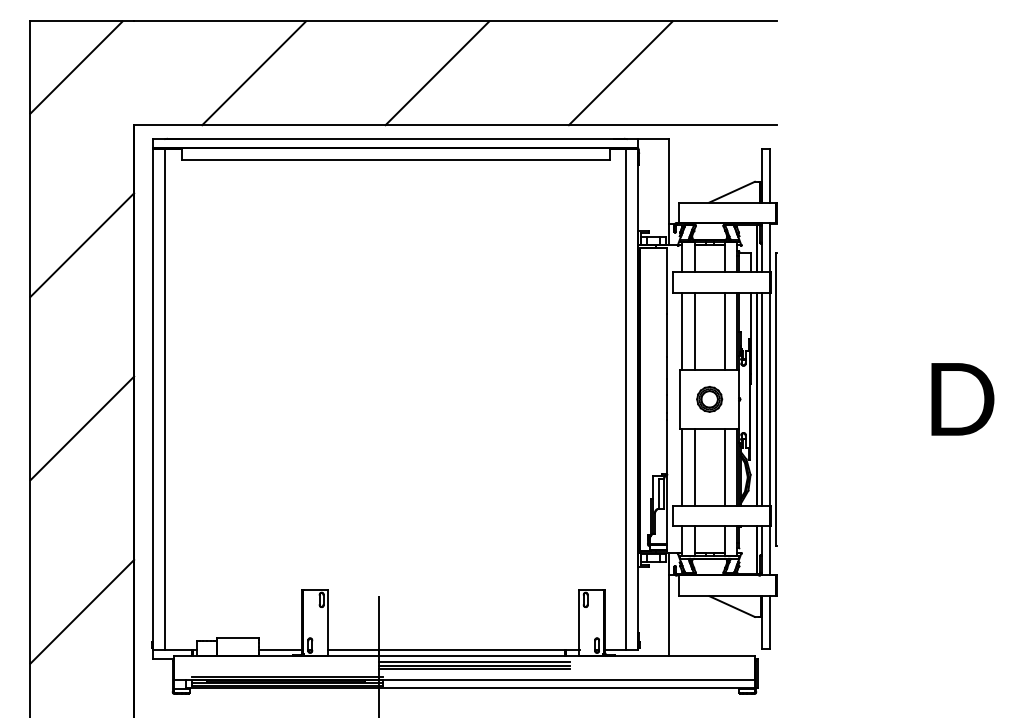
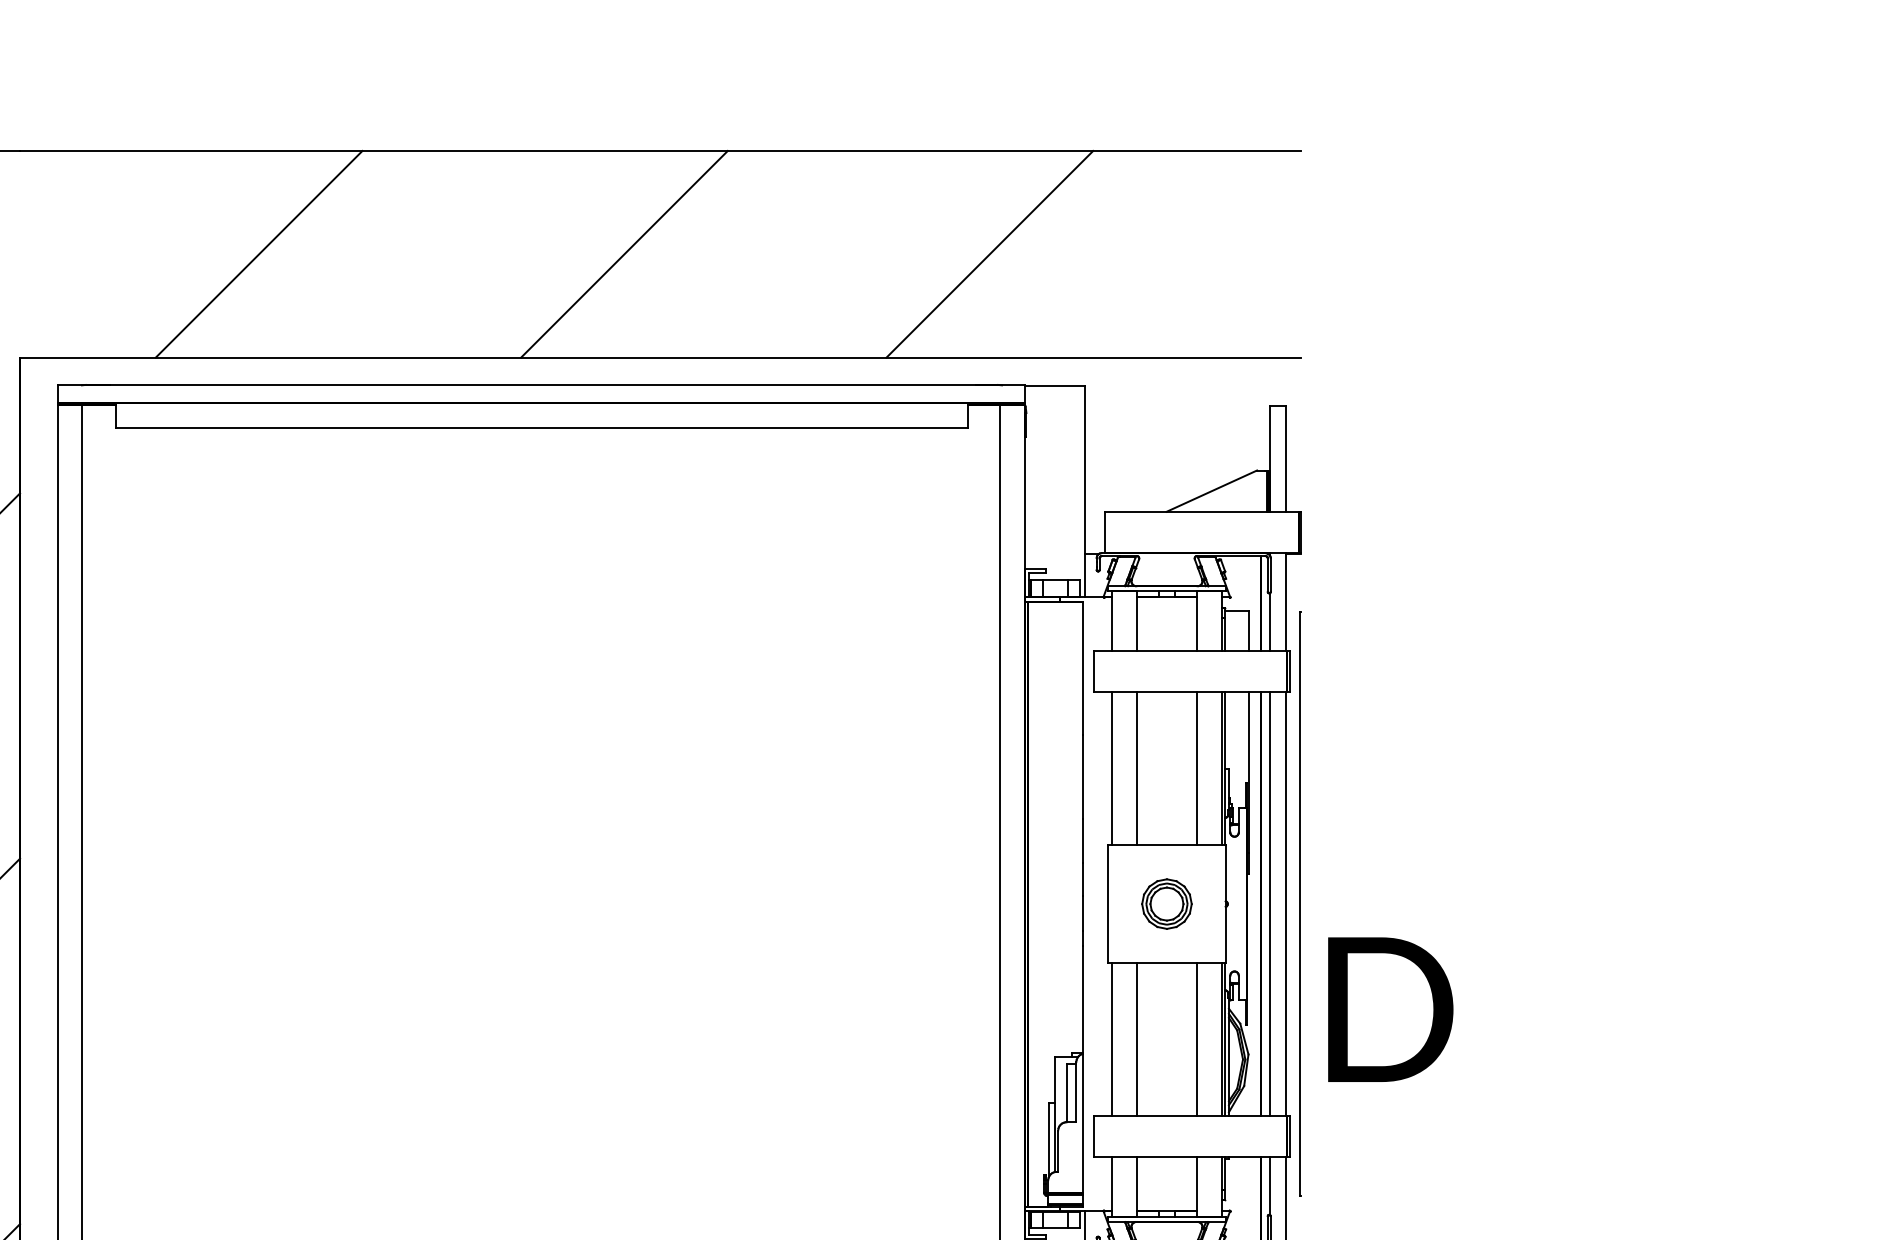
text: (962, 399) -> (1389, 1009), moved

